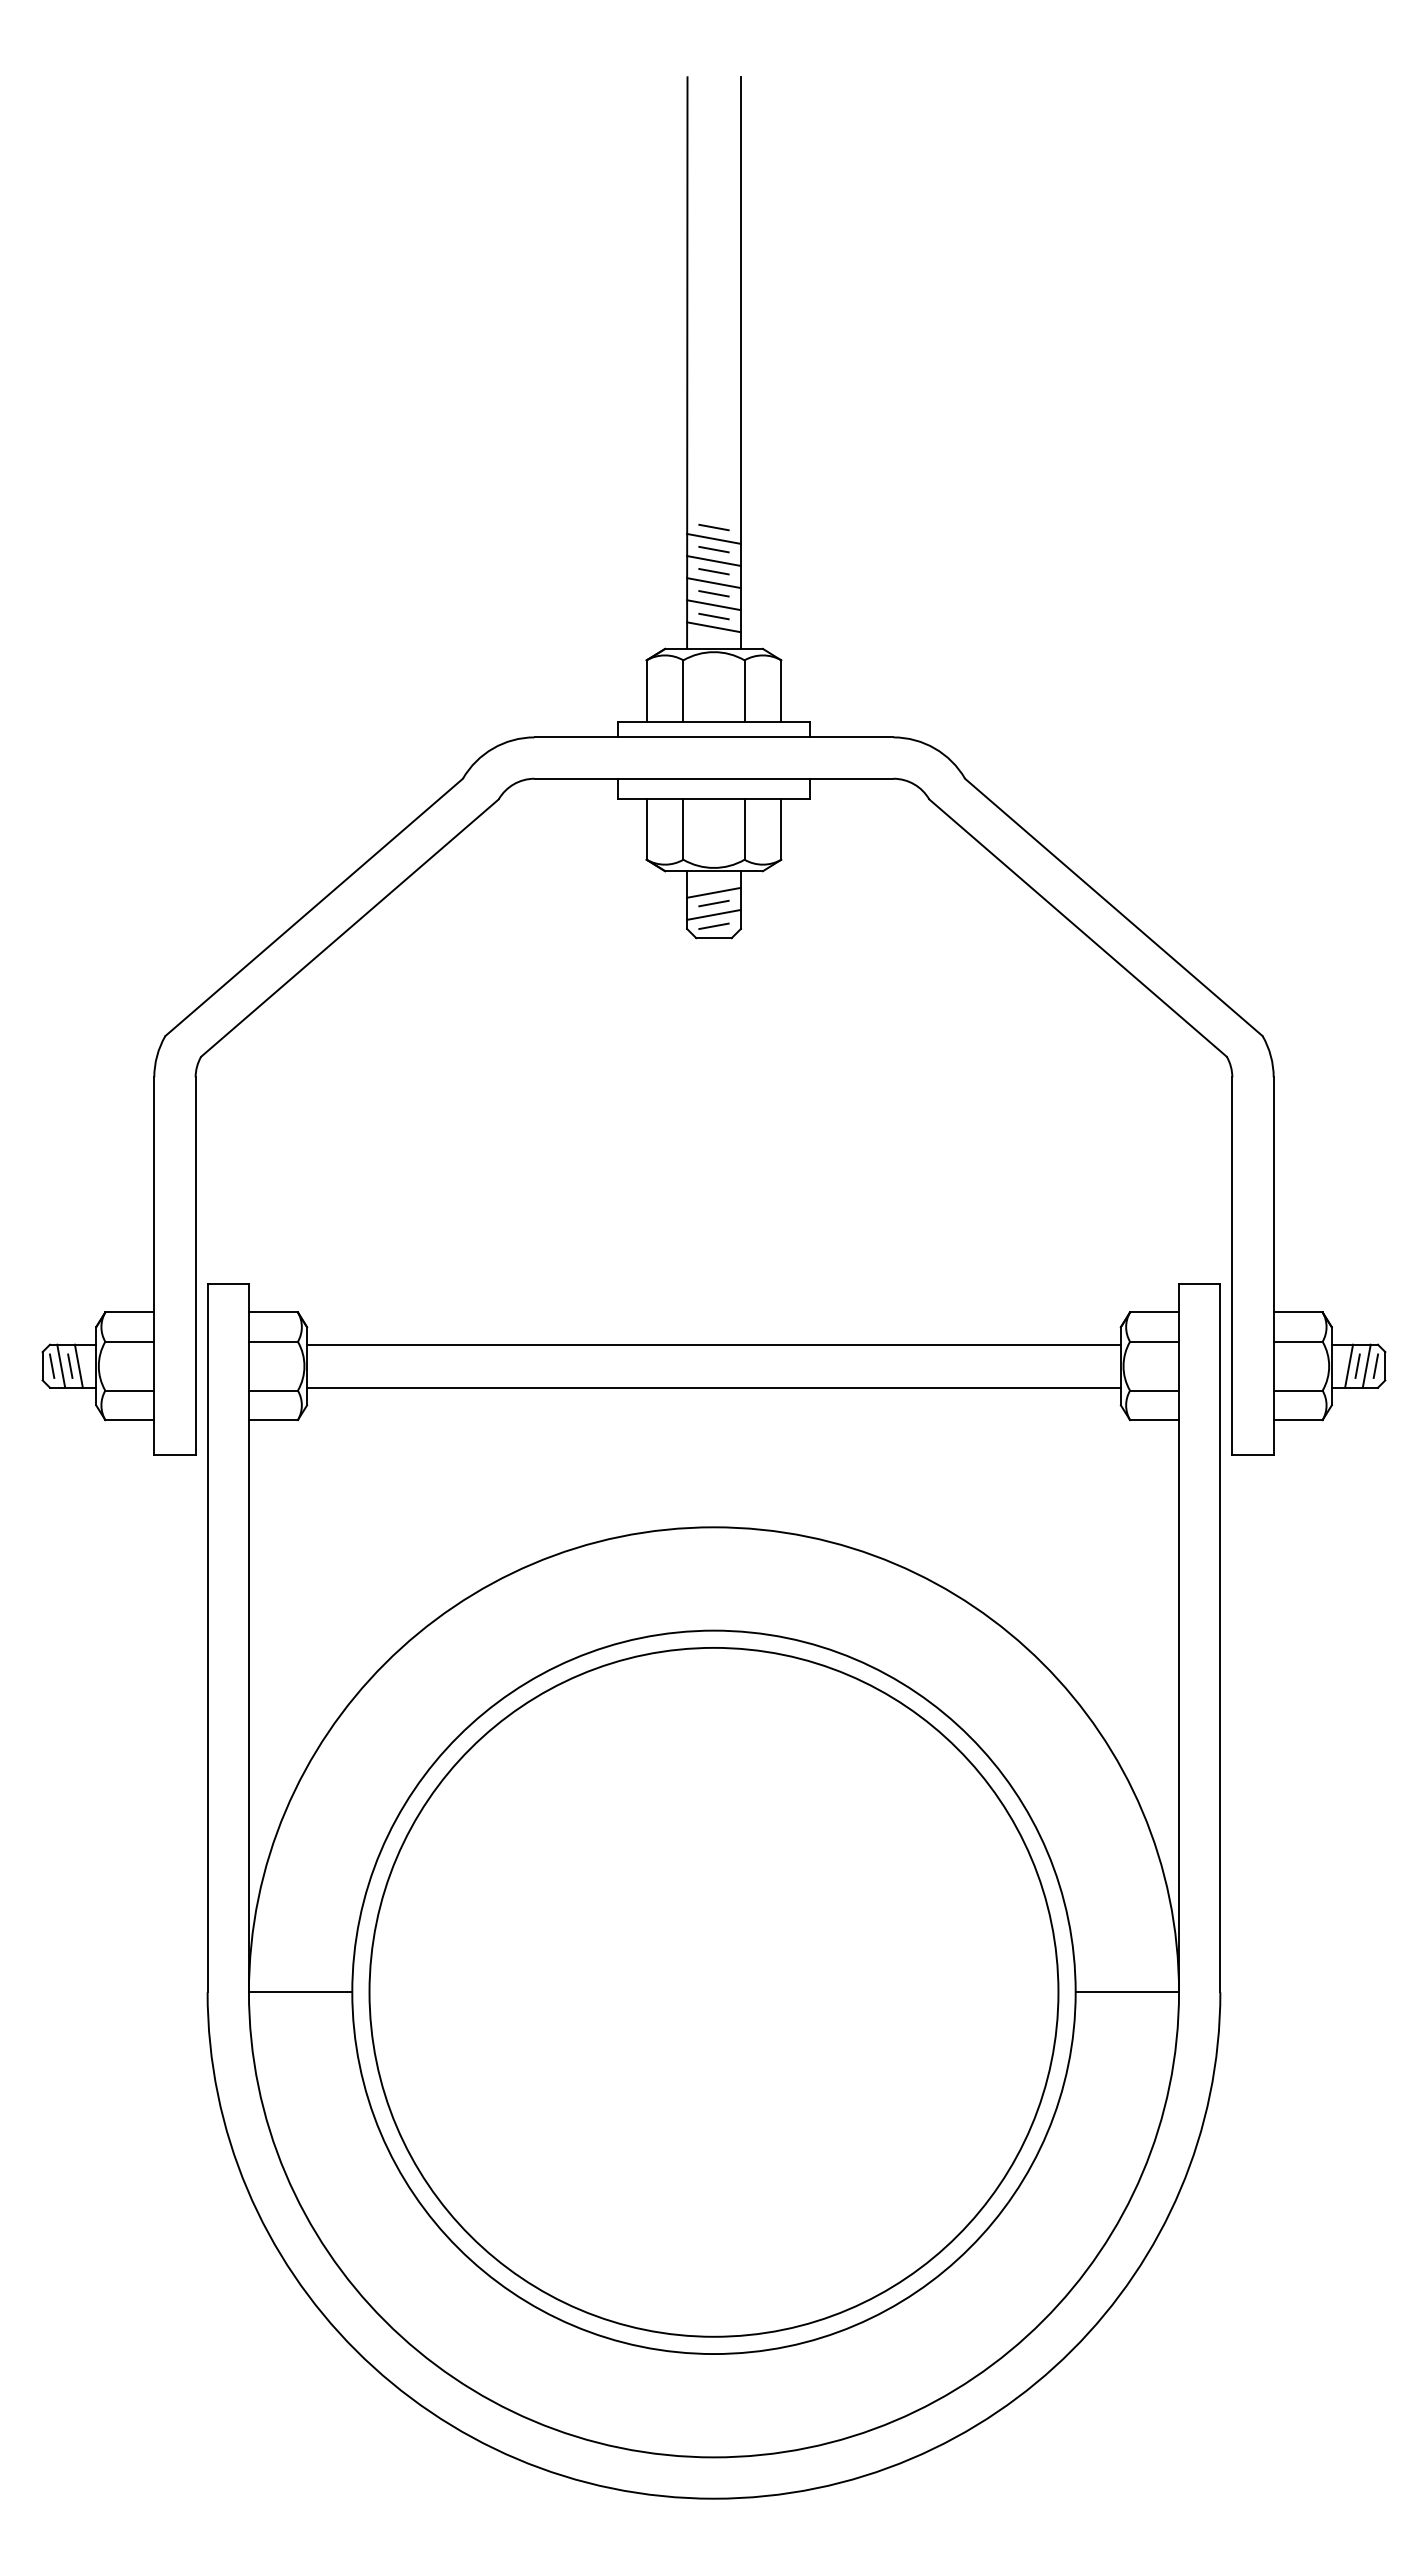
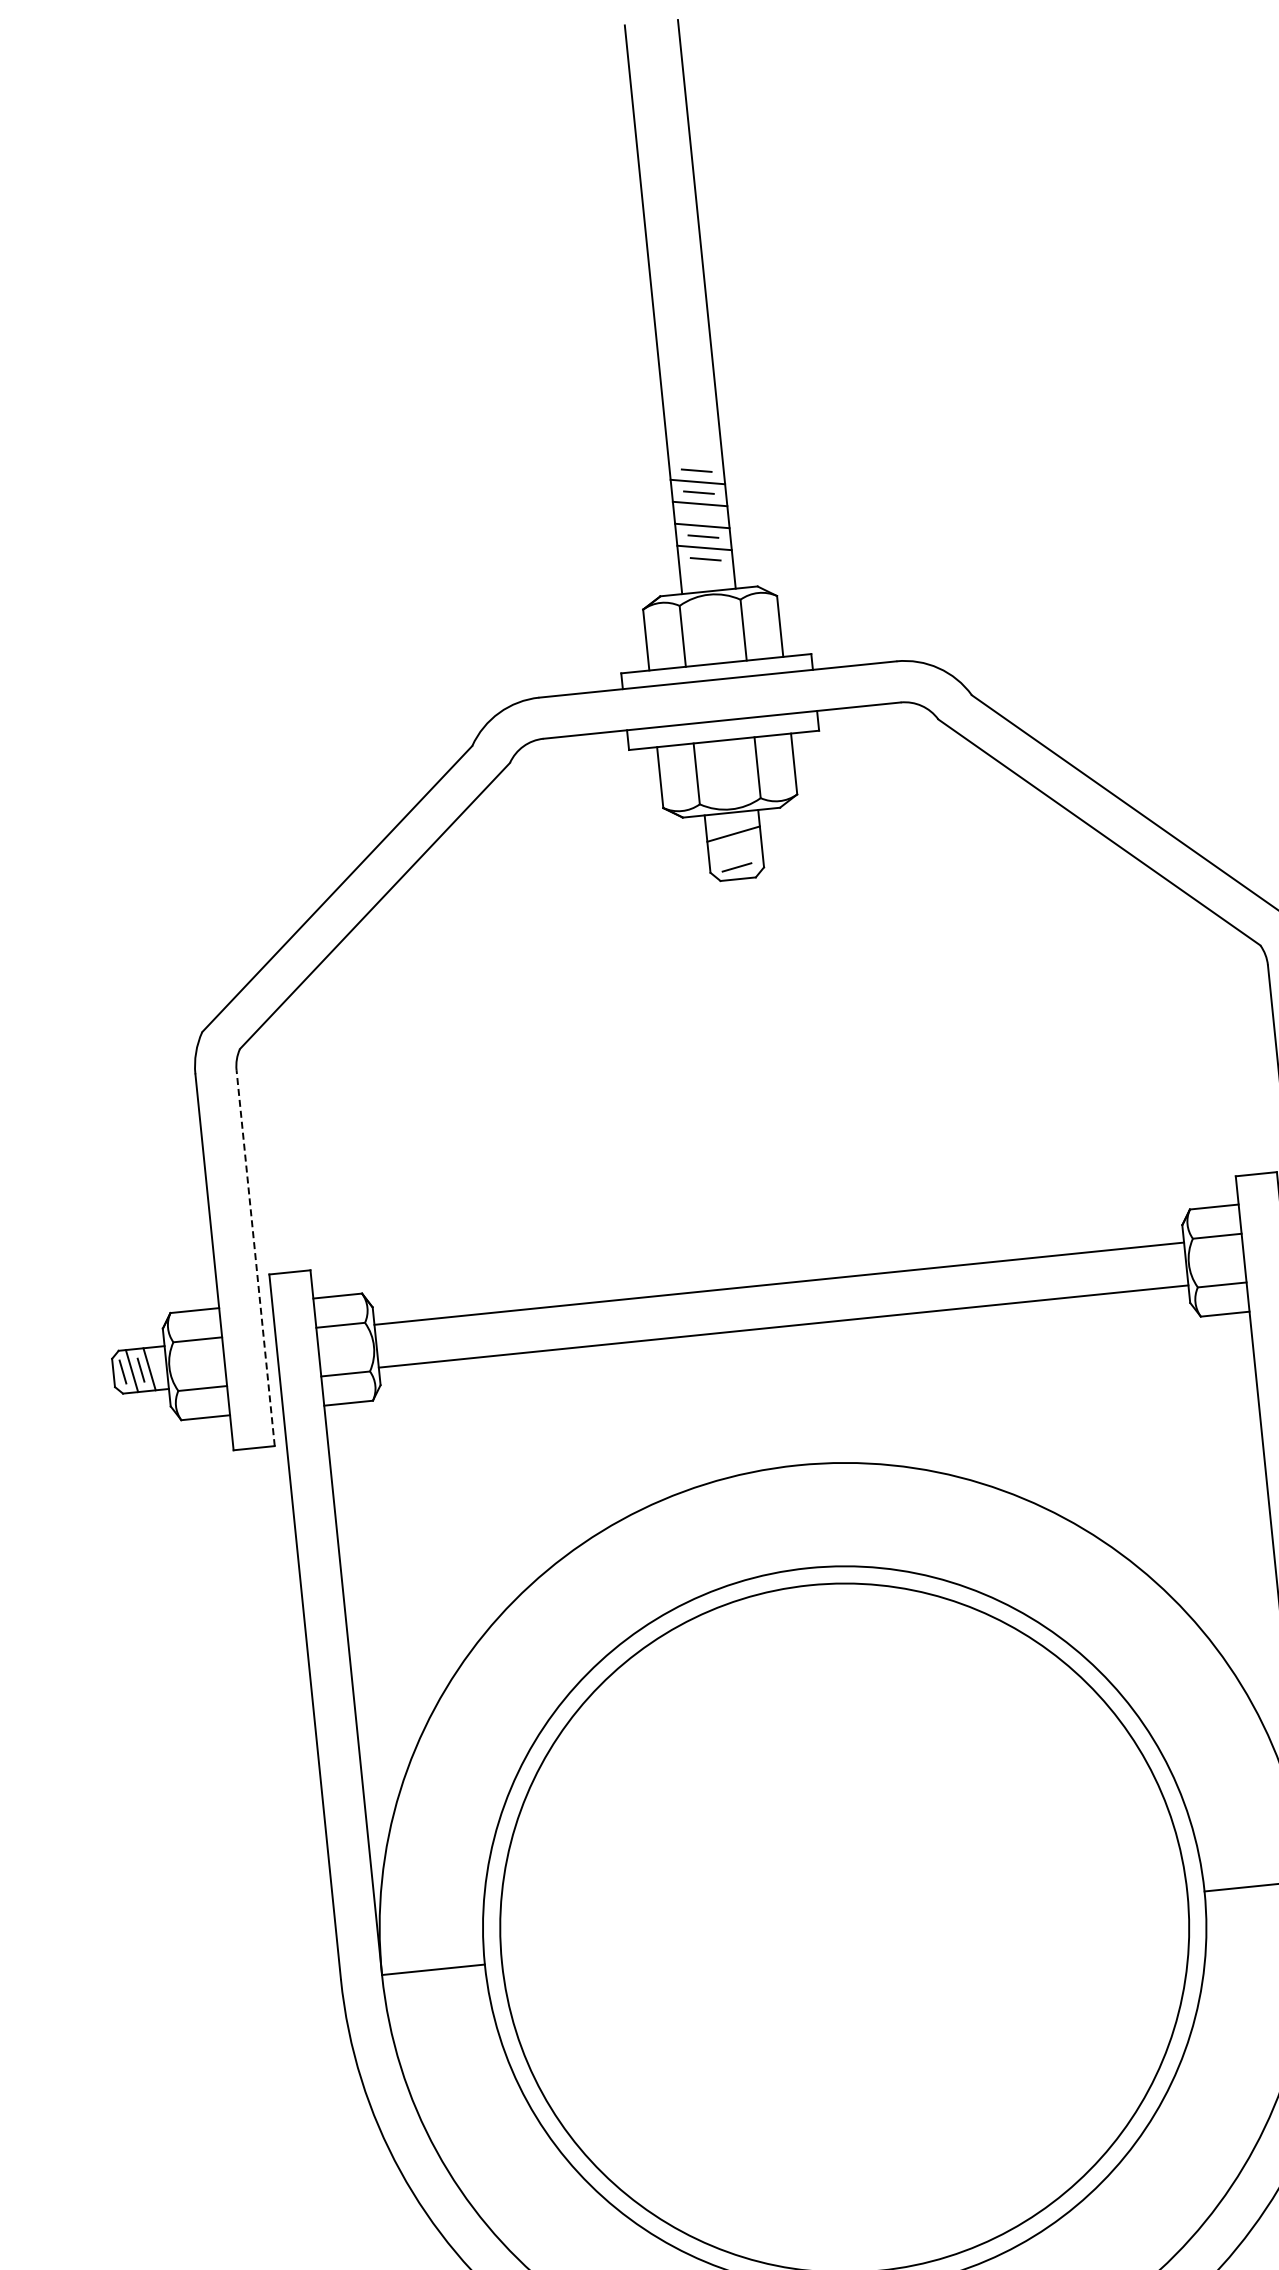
line: (713, 571) -> (700, 514), removed
line: (713, 627) -> (706, 570), removed
line: (713, 903) -> (734, 844), removed
line: (713, 914) -> (735, 855), removed
line: (195, 1266) -> (255, 1258), solid -> dashed

